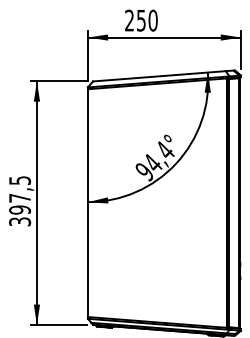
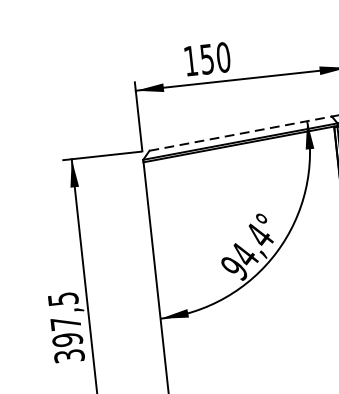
text: (129, 20) -> (190, 60), 250 -> 150
line: (159, 76) -> (240, 133), solid -> dashed

